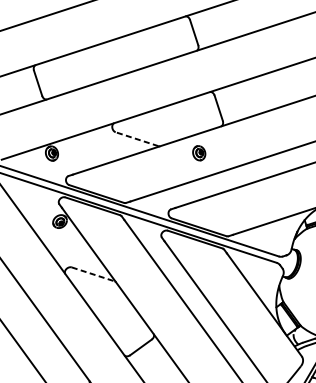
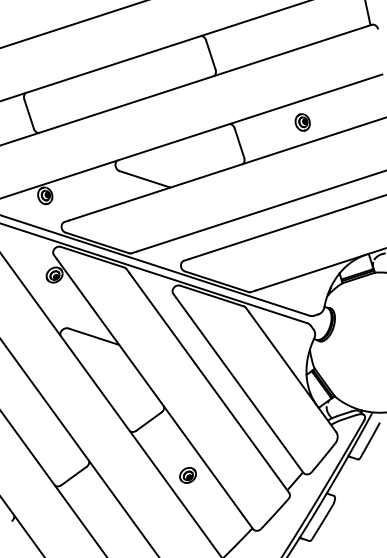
line: (136, 139) -> (143, 179), dashed -> solid
part: (199, 153) -> (302, 122), moved
line: (93, 274) -> (93, 336), dashed -> solid

